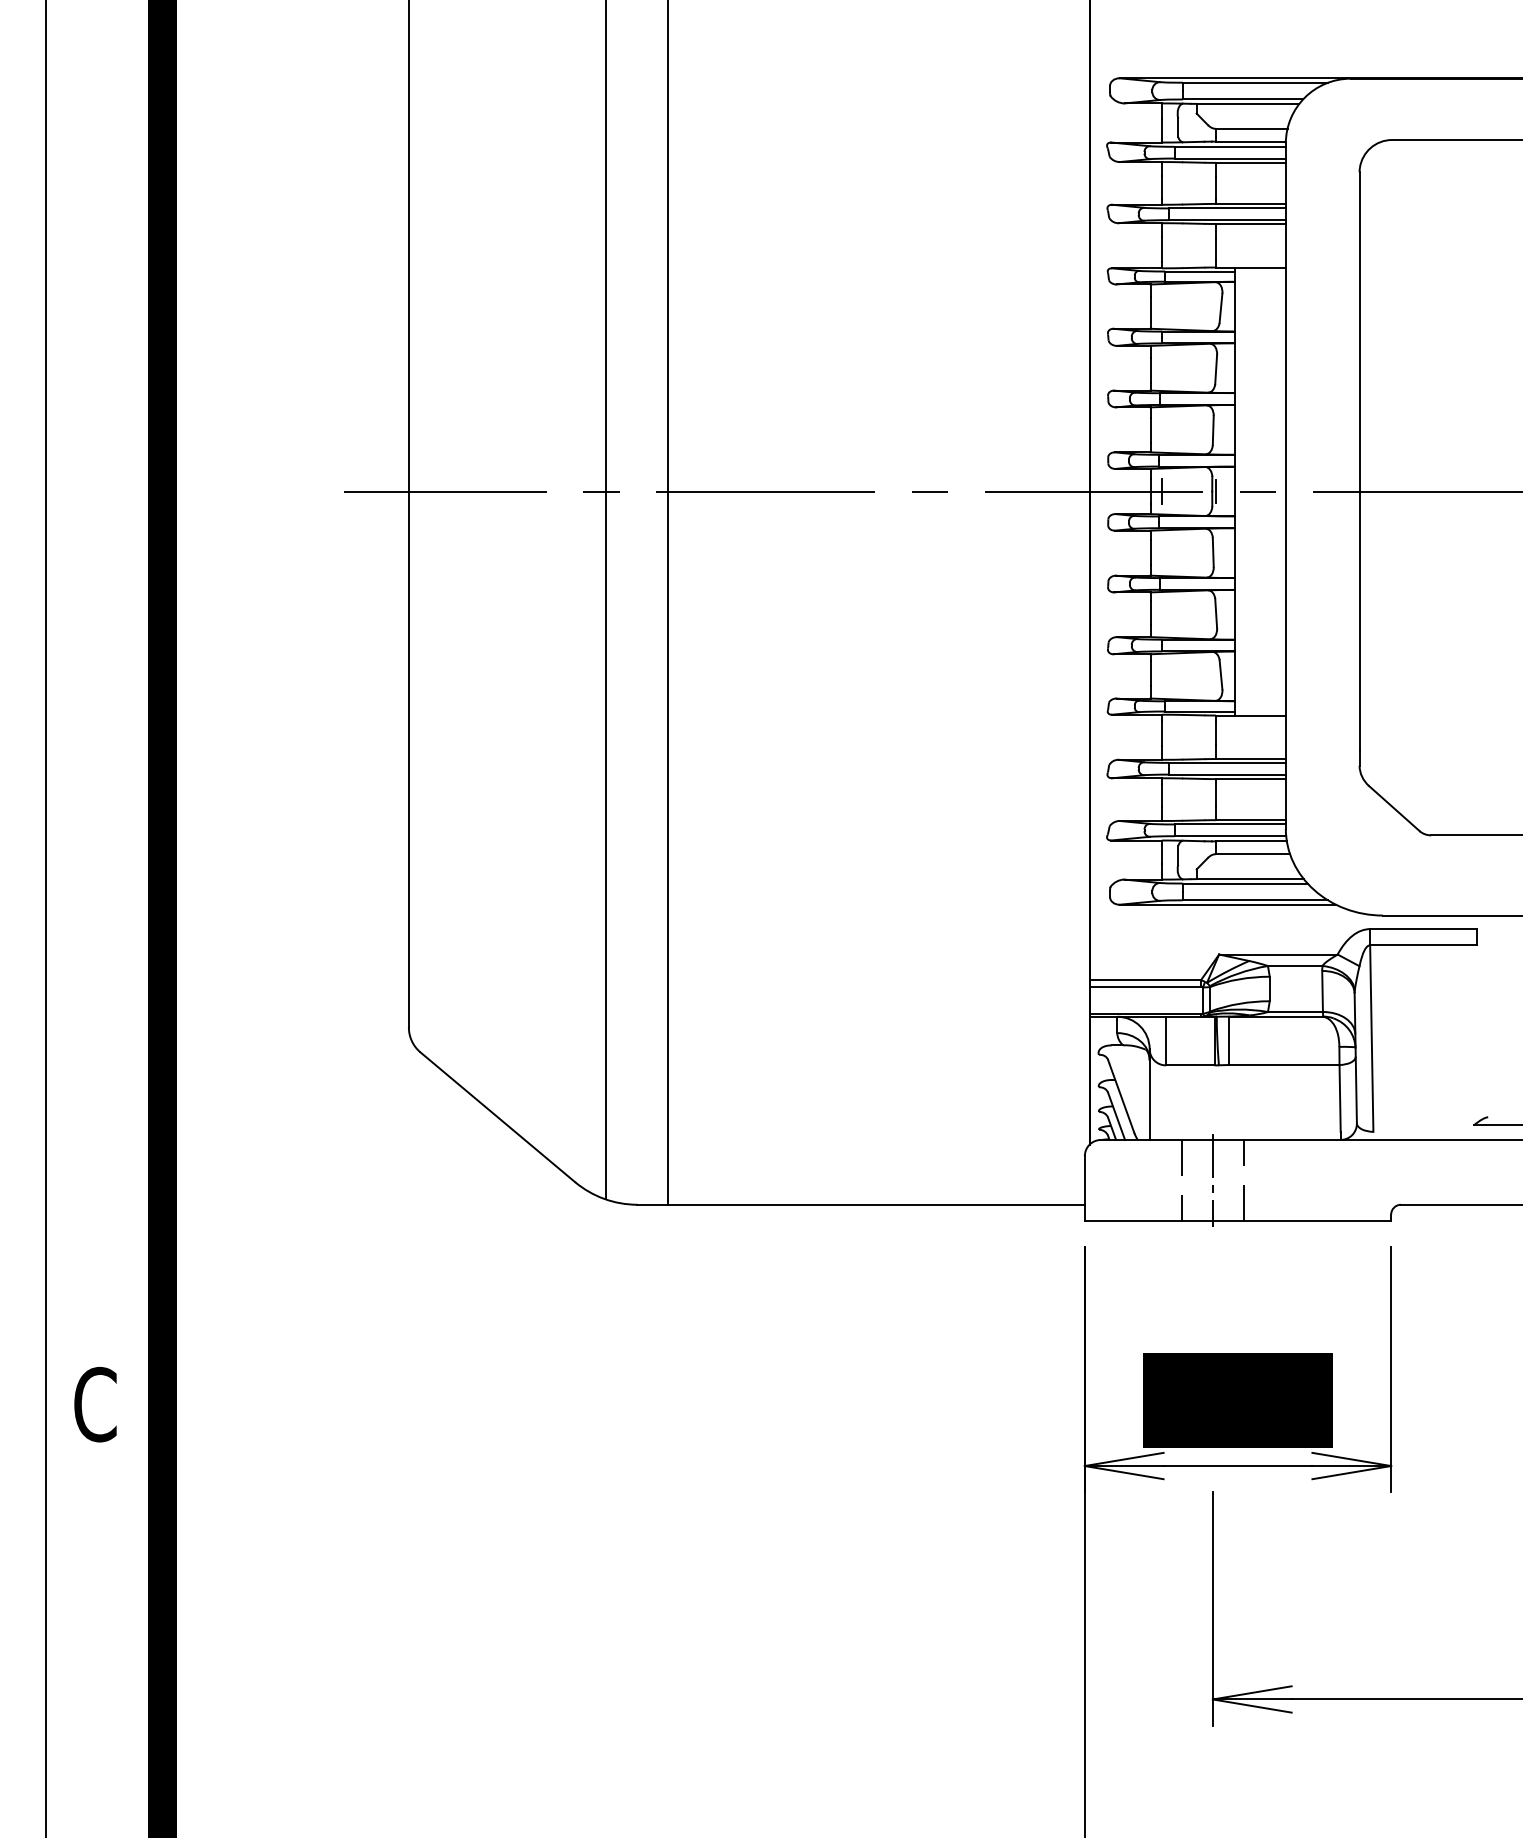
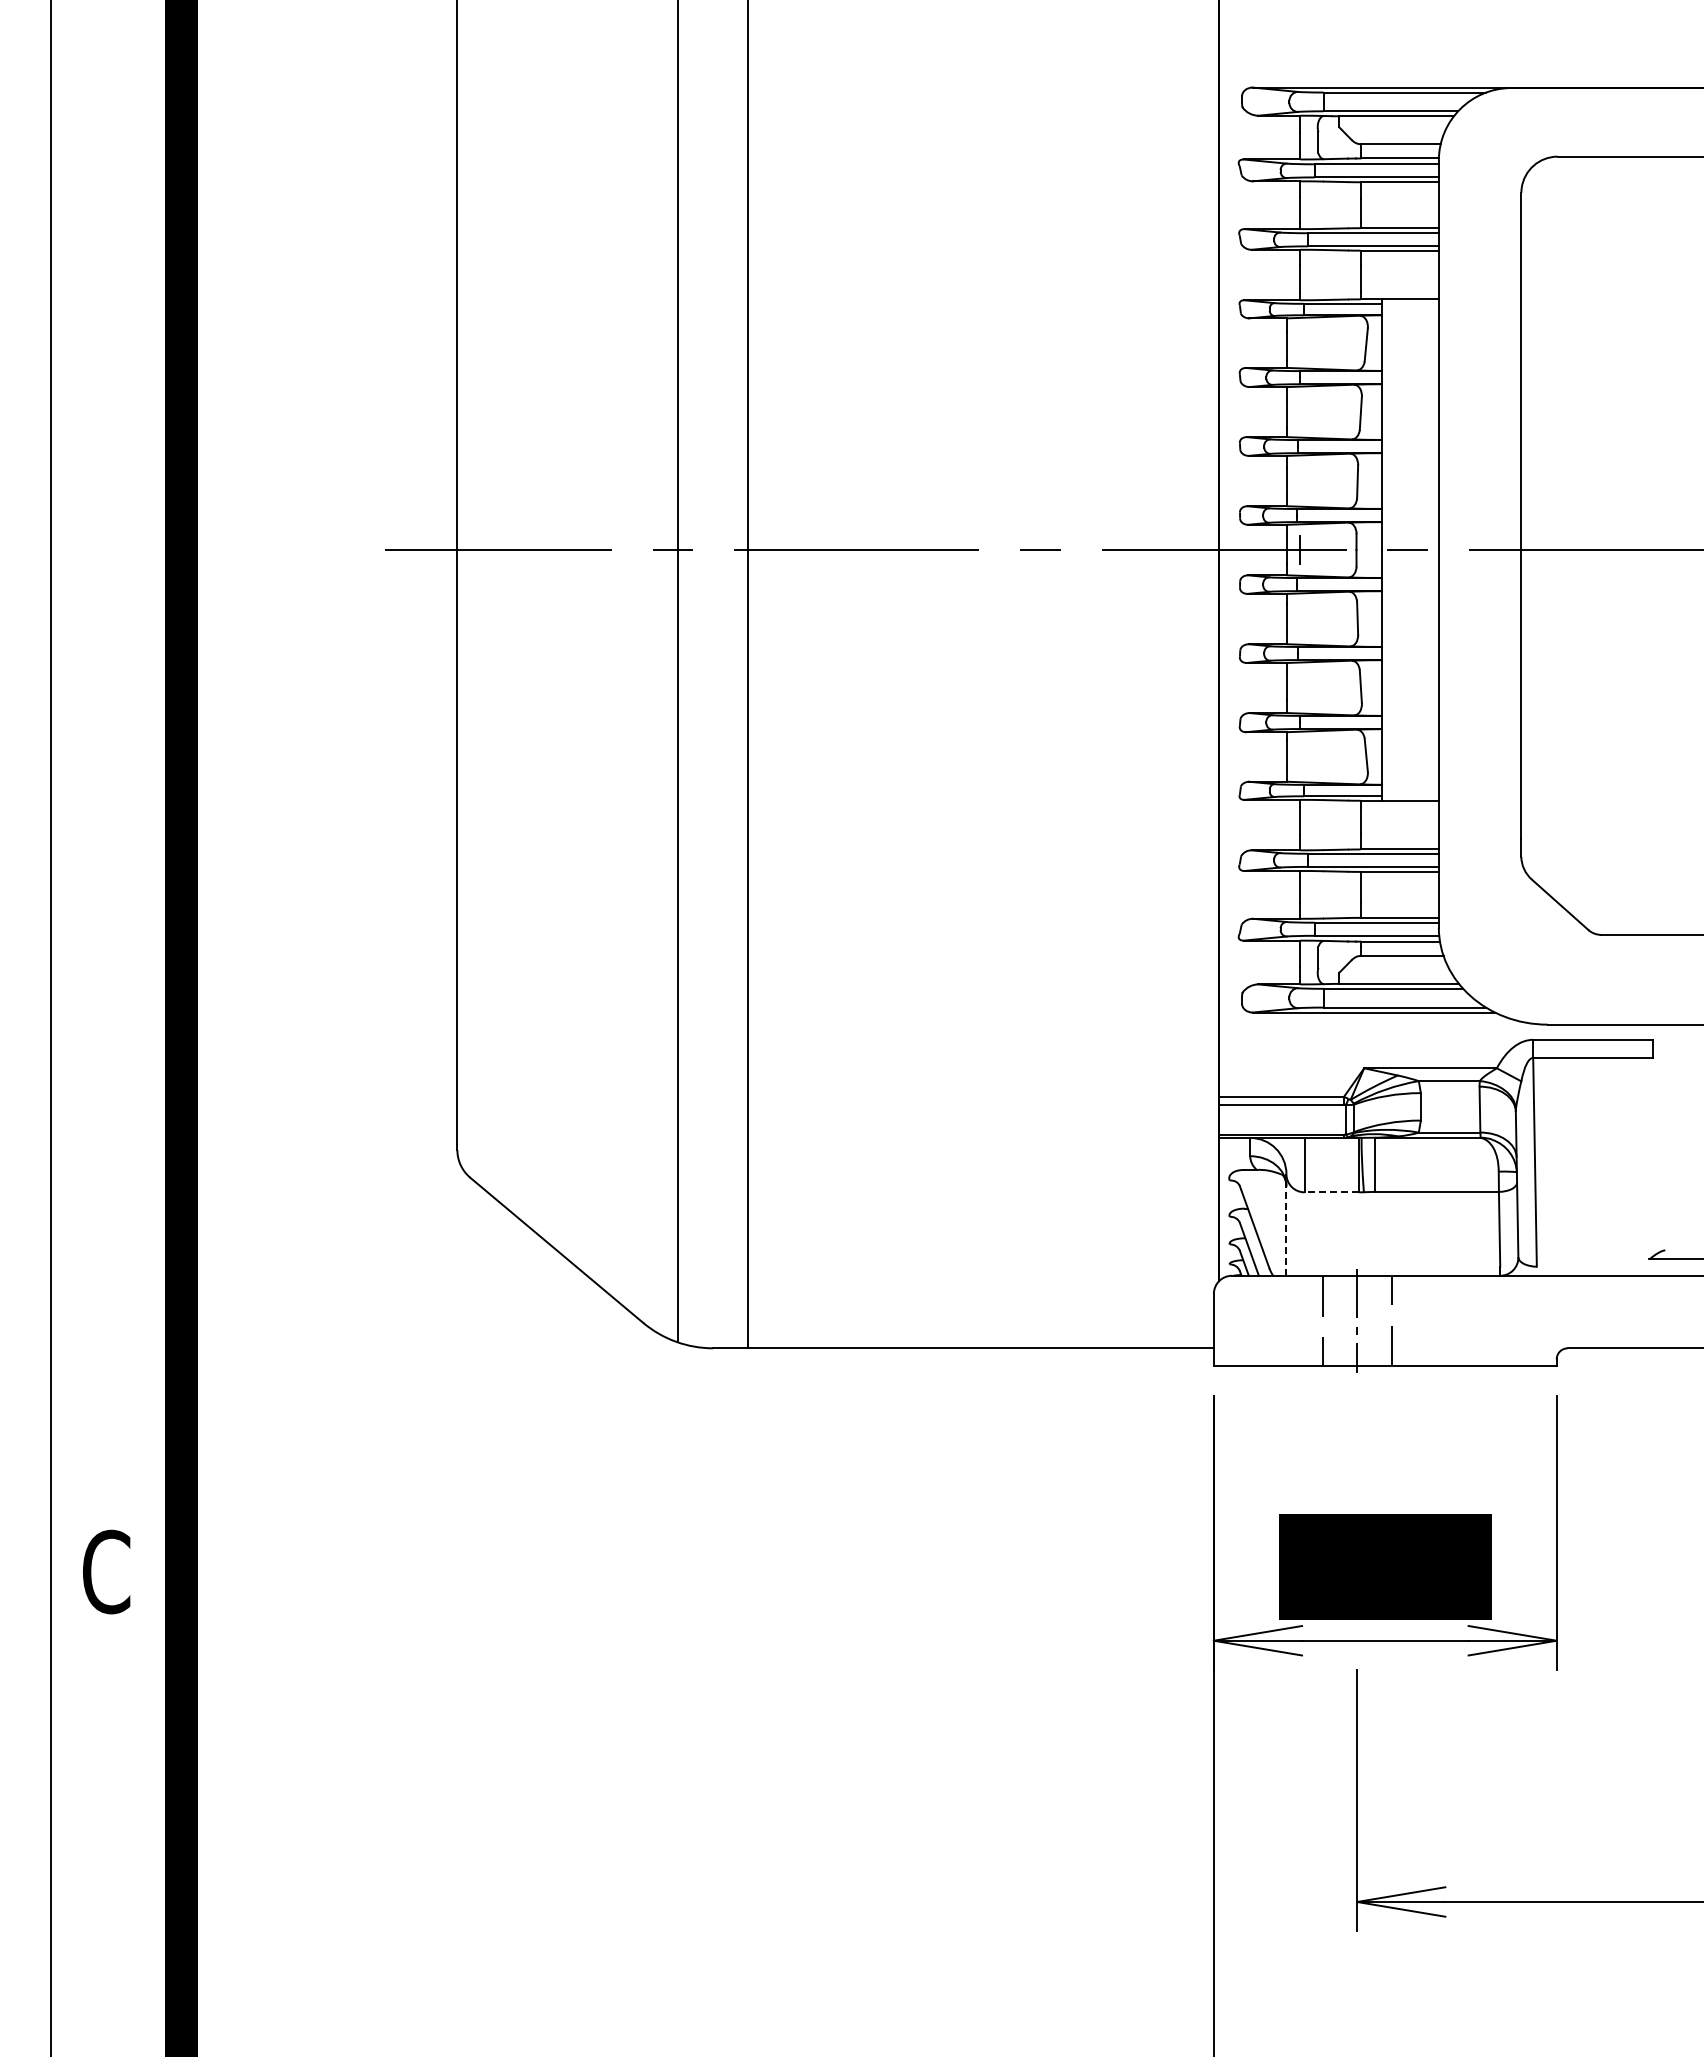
line: (1215, 491) -> (1360, 549), removed
line: (1189, 1065) -> (1331, 1192), solid -> dashed
line: (1149, 1094) -> (1286, 1224), solid -> dashed

